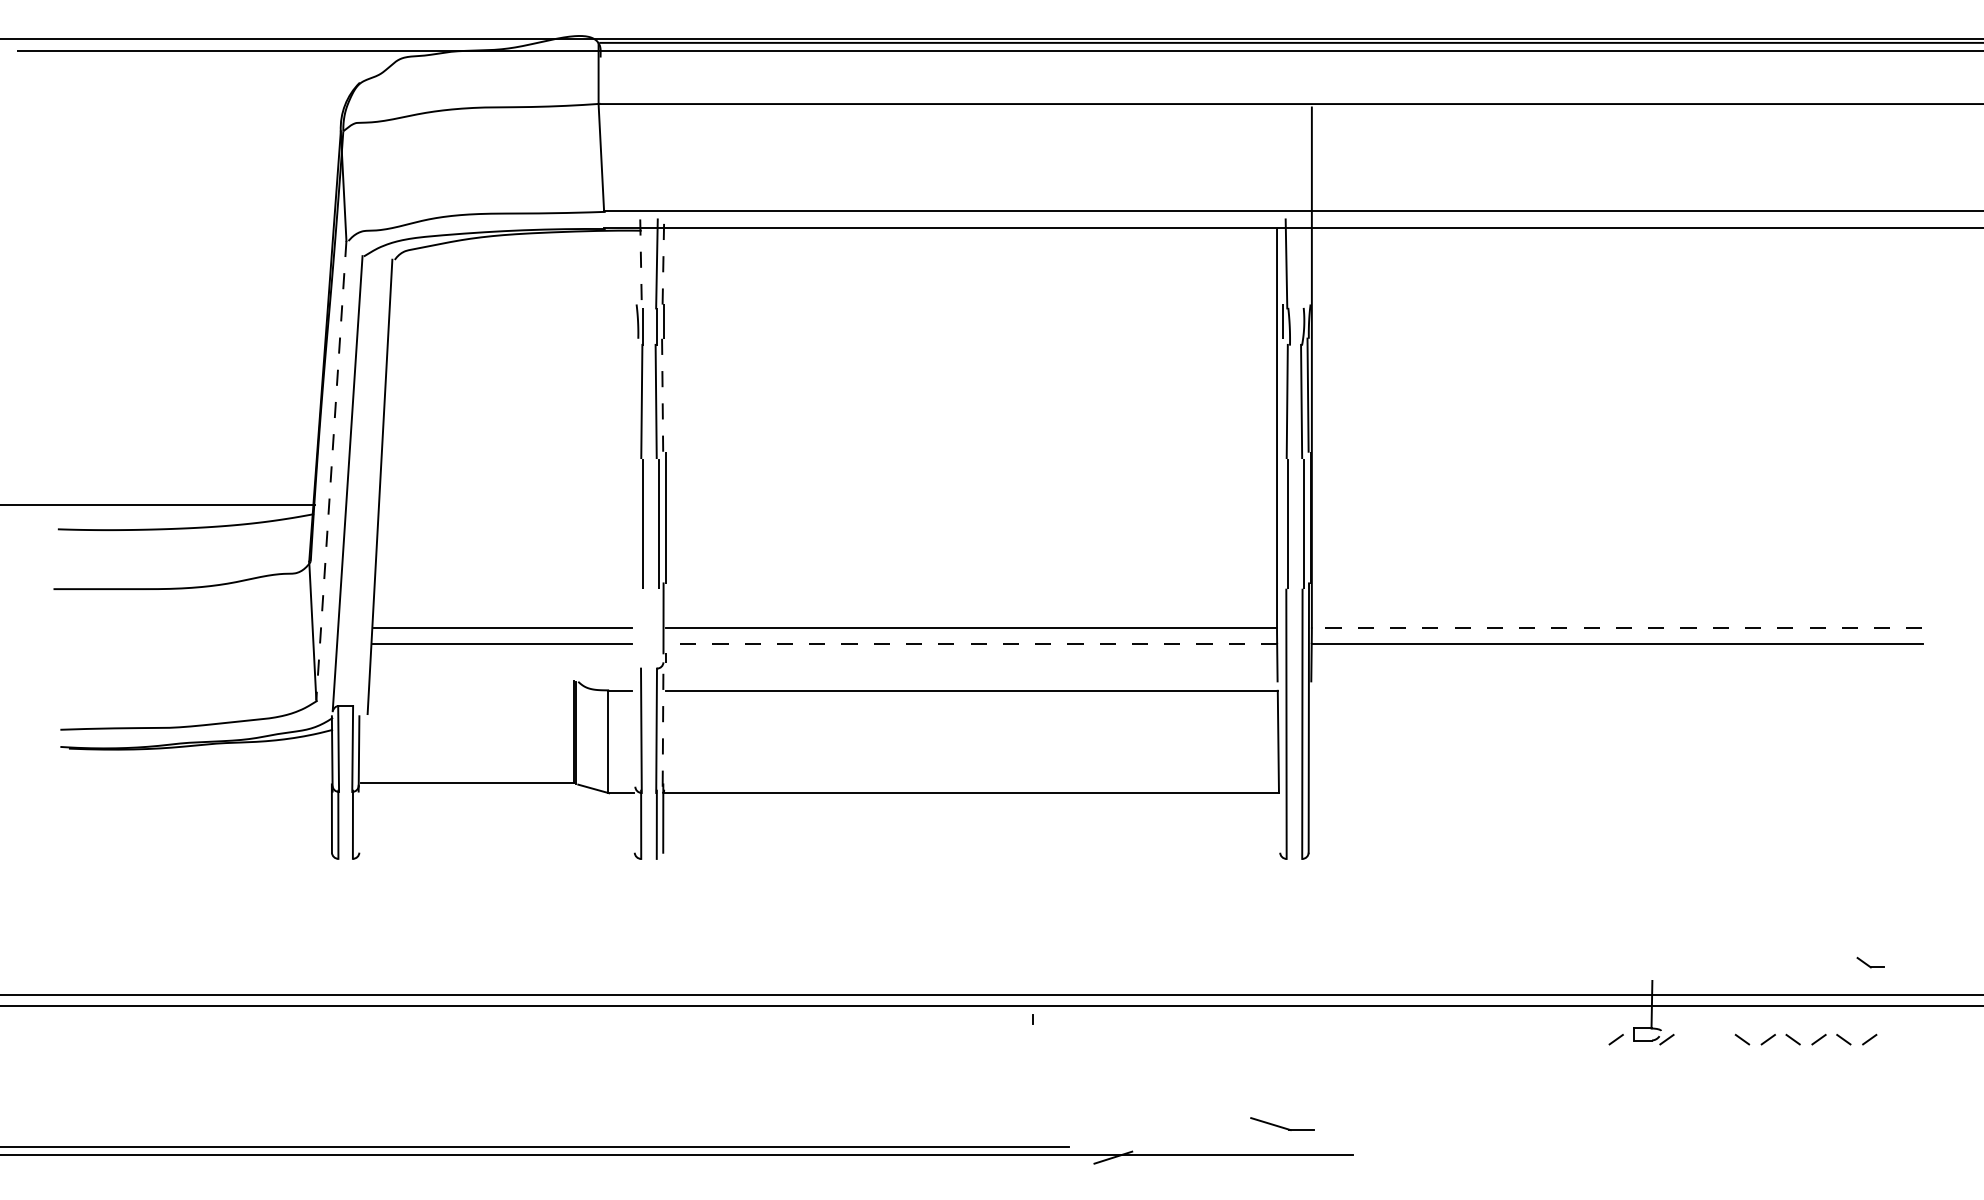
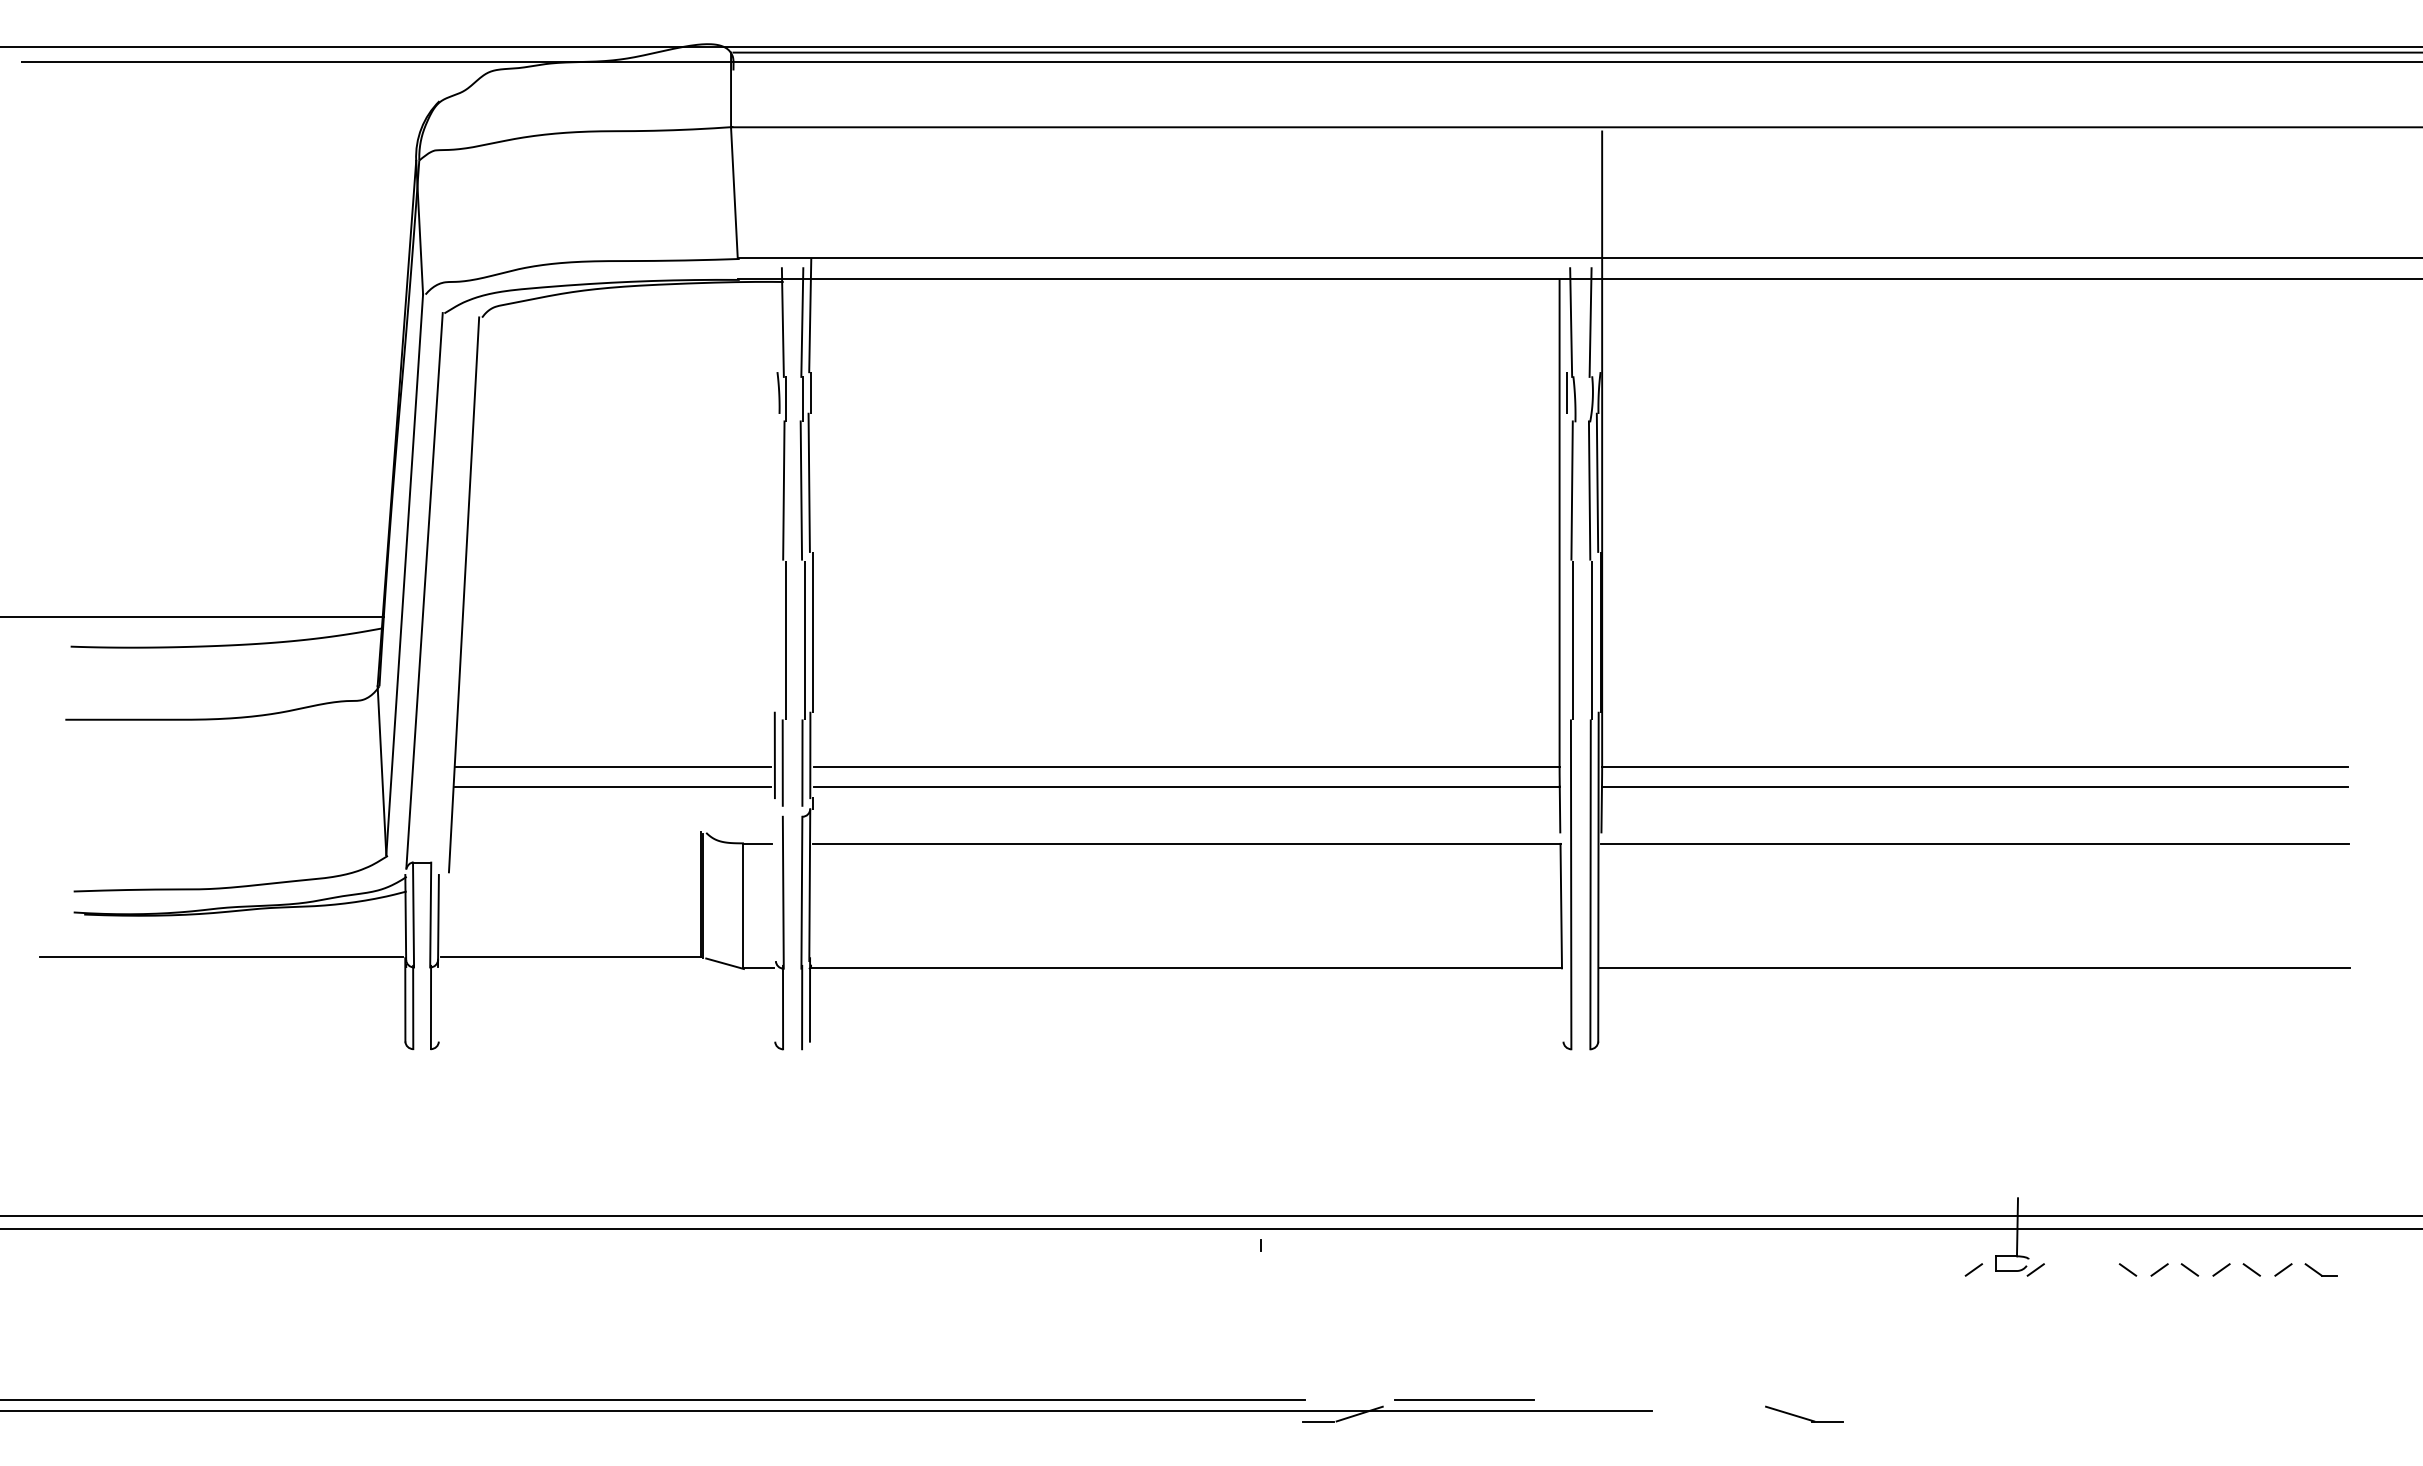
line: (663, 258) -> (810, 315), dashed -> solid
line: (1302, 263) -> (1590, 322), added
line: (640, 264) -> (782, 323), dashed -> solid
line: (662, 394) -> (809, 482), dashed -> solid
line: (331, 470) -> (404, 574), dashed -> solid
line: (634, 618) -> (774, 755), added
line: (640, 624) -> (782, 762), added
line: (657, 624) -> (802, 762), added
line: (1617, 627) -> (1975, 766), dashed -> solid
line: (971, 643) -> (1186, 786), dashed -> solid
line: (1616, 690) -> (1974, 843), added
line: (662, 724) -> (809, 885), dashed -> solid
line: (181, 783) -> (221, 956), added
line: (1616, 792) -> (1974, 968), added
part: (1869, 962) -> (2320, 1269), moved
part: (1282, 1123) -> (1804, 1413), moved
line: (1199, 1145) -> (1464, 1399), added
line: (1078, 1163) -> (1317, 1421), added

